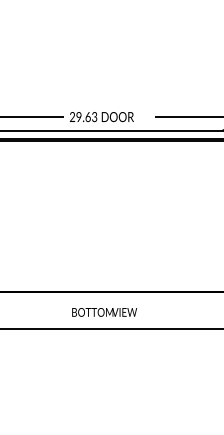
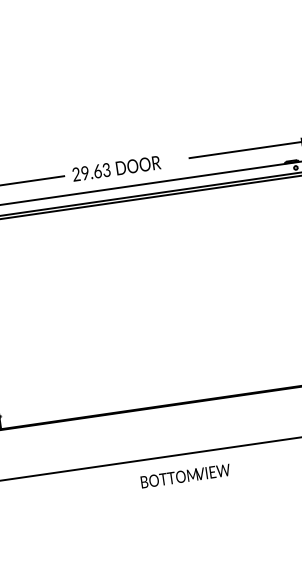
text: (104, 312) -> (185, 476), moved

